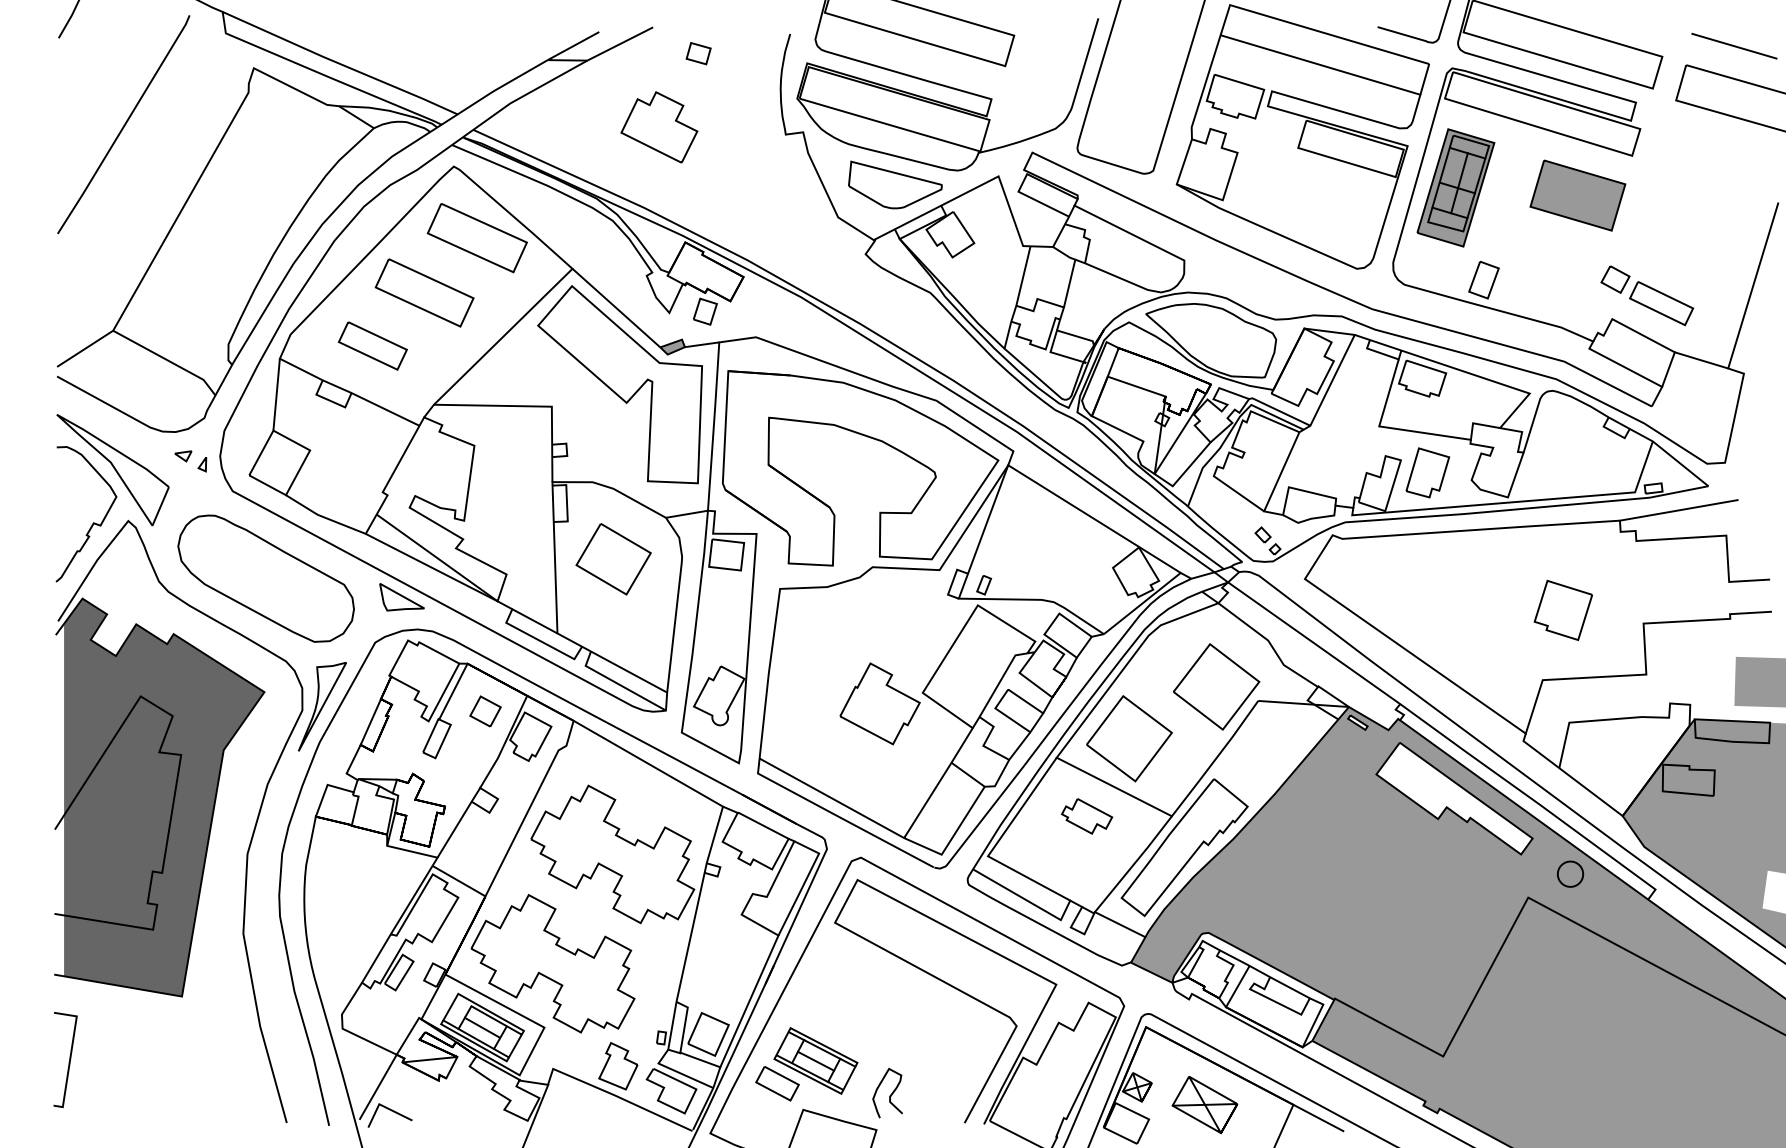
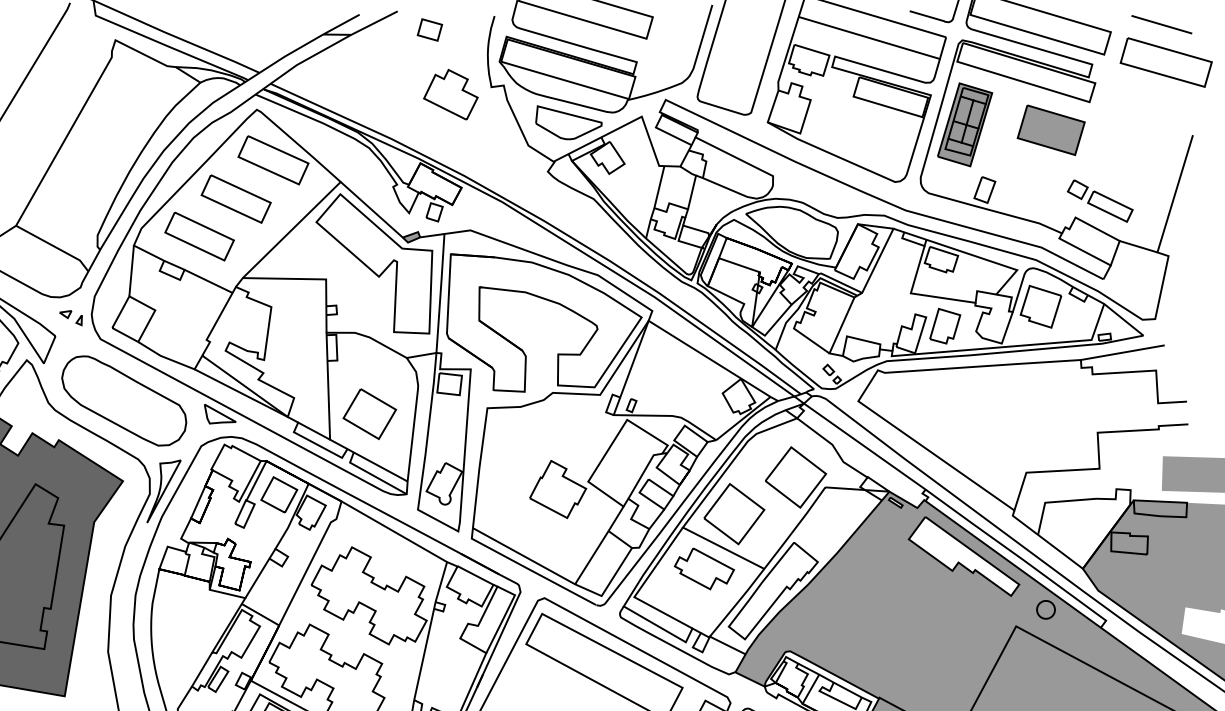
part: (698, 53) -> (429, 29), size x1.43
part: (659, 127) -> (450, 94), moved
part: (372, 345) -> (199, 236), size x1.43
part: (613, 559) -> (369, 414), moved
part: (1562, 609) -> (1040, 306), moved
part: (485, 711) -> (279, 494), size x1.67
part: (1086, 816) -> (703, 569), size x1.67

